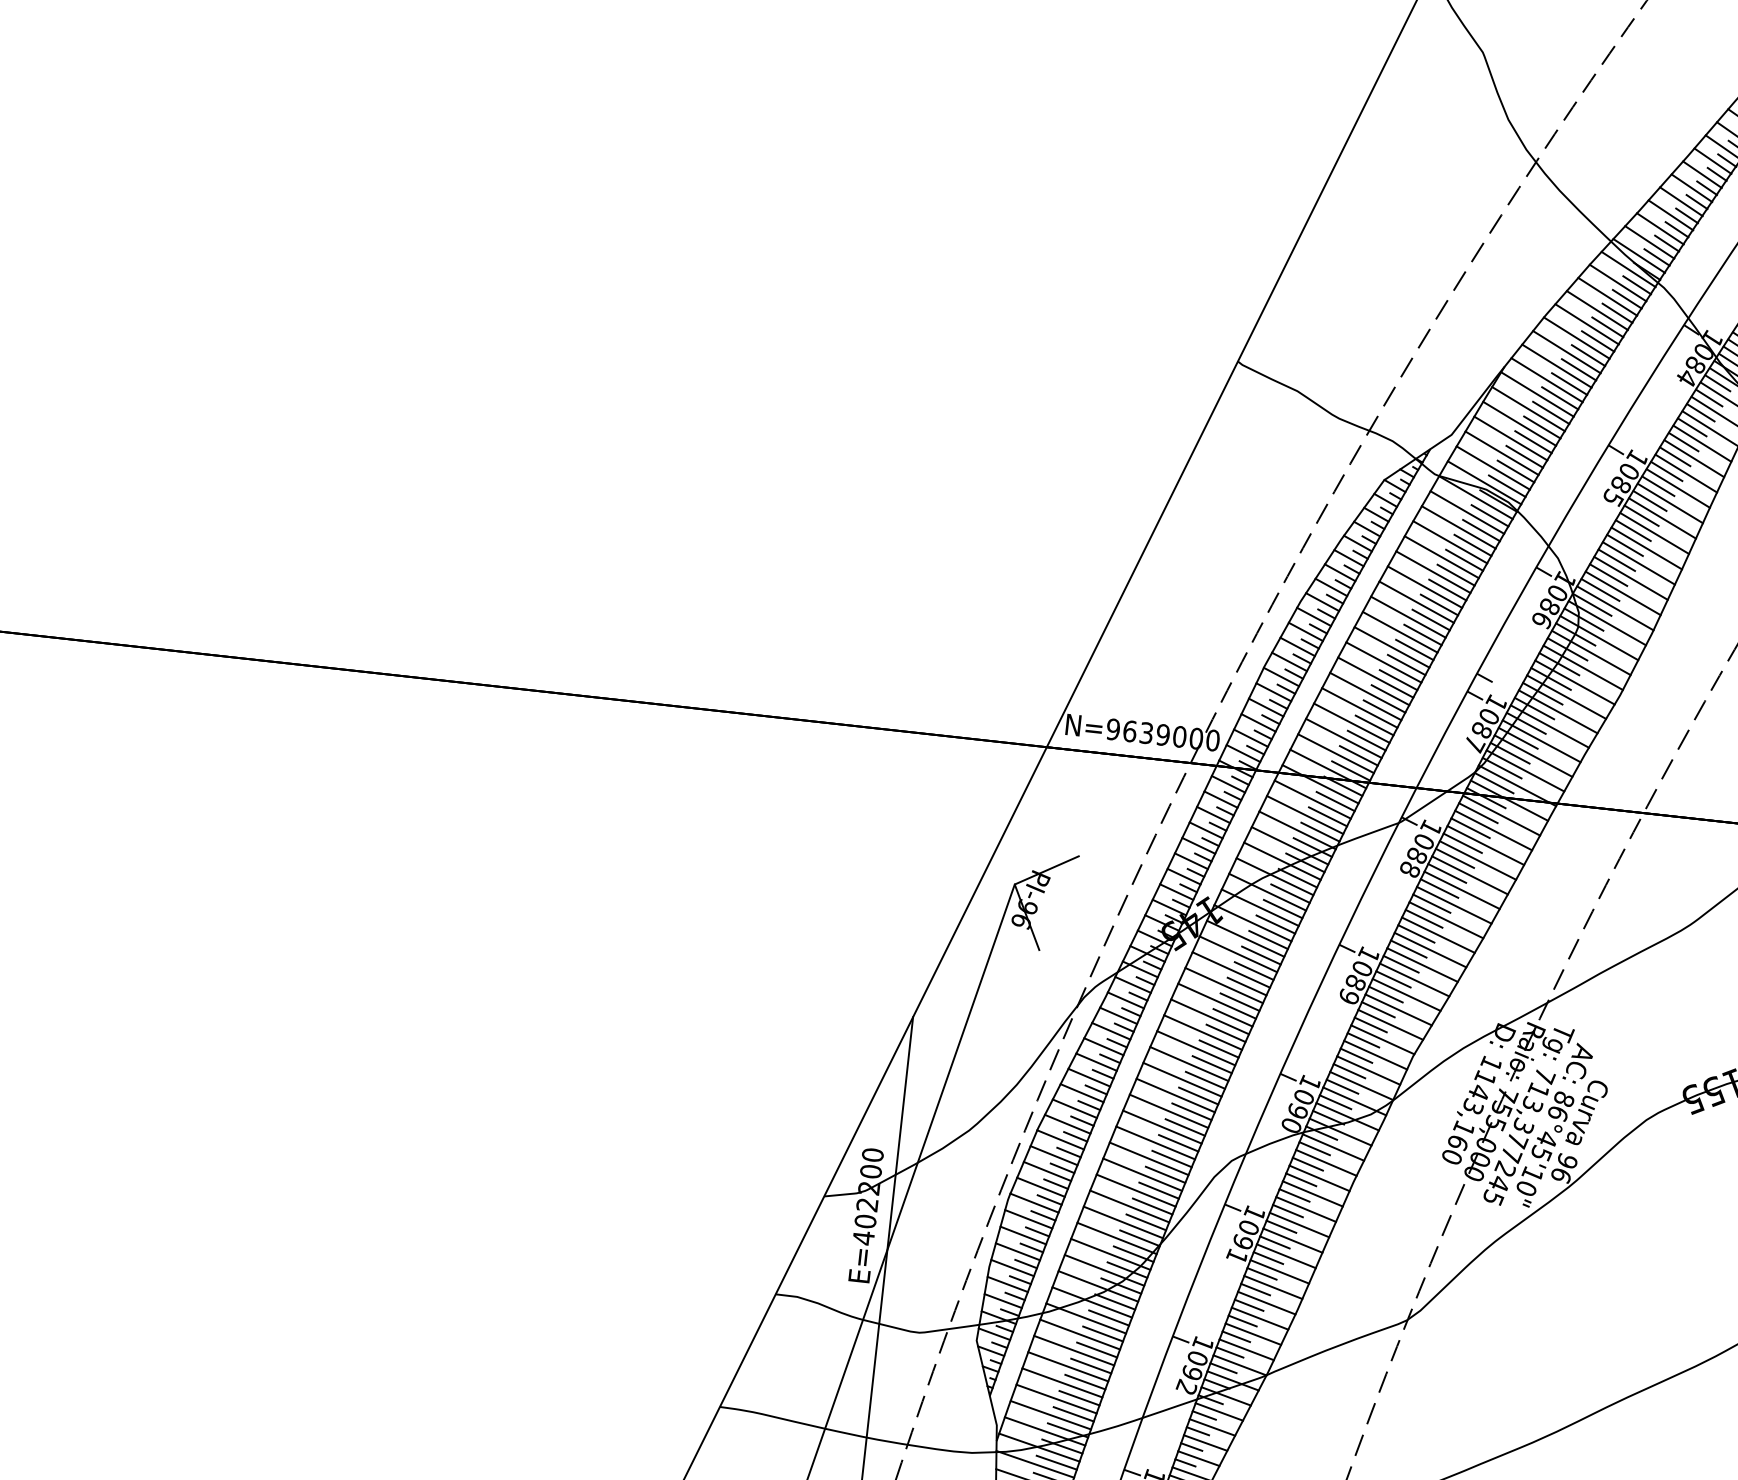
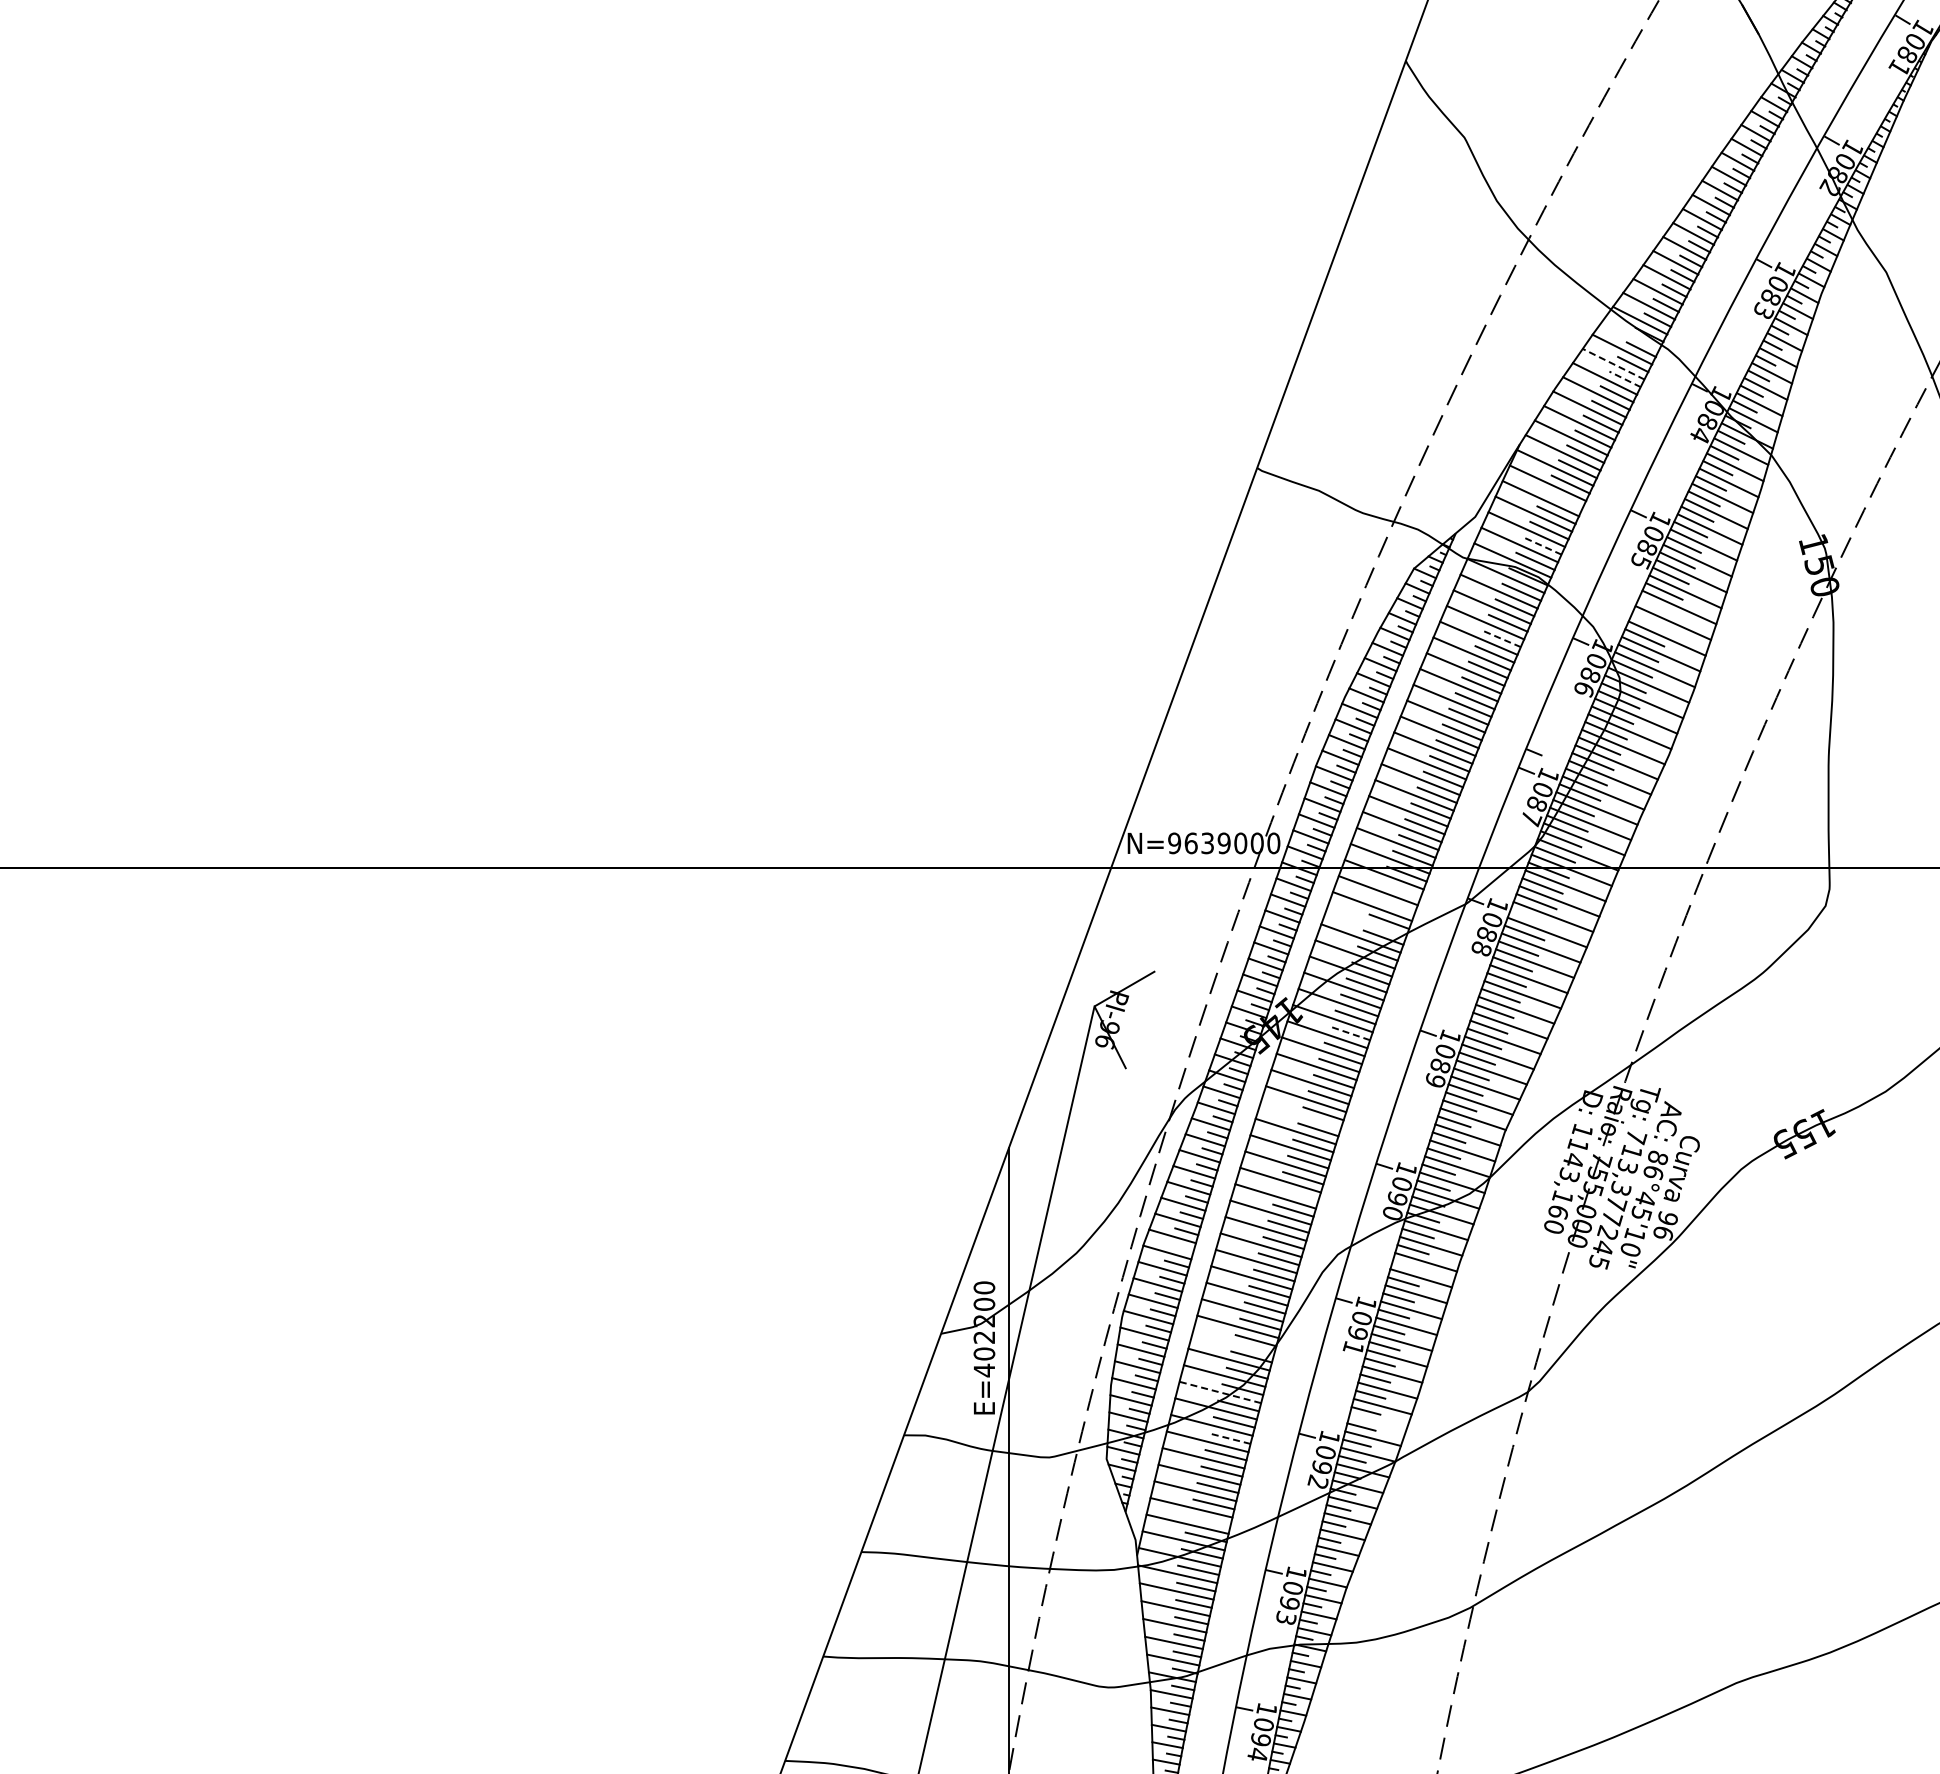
line: (1627, 268) -> (1630, 334), removed
line: (1607, 296) -> (1613, 364), solid -> dashed
line: (1617, 313) -> (1625, 379), solid -> dashed
line: (1542, 427) -> (1563, 499), removed
line: (1516, 471) -> (1542, 545), solid -> dashed
line: (1624, 545) -> (1657, 606), removed
line: (1464, 559) -> (1501, 638), solid -> dashed
line: (1617, 559) -> (1651, 621), removed
line: (1335, 800) -> (1400, 889), removed
line: (1327, 816) -> (1394, 905), removed
line: (1297, 830) -> (1366, 922), removed
line: (1462, 842) -> (1530, 916), removed
line: (1267, 939) -> (1349, 1033), solid -> dashed
line: (1209, 1016) -> (1300, 1115), removed
line: (1198, 1096) -> (1298, 1194), removed
line: (1075, 1136) -> (1181, 1247), removed
line: (1300, 1179) -> (1407, 1265), removed
line: (1117, 1238) -> (1233, 1343), removed
line: (1097, 1286) -> (1219, 1392), solid -> dashed
line: (1102, 1333) -> (1229, 1438), solid -> dashed
line: (1252, 1333) -> (1377, 1422), removed
line: (1073, 1413) -> (1209, 1520), removed

